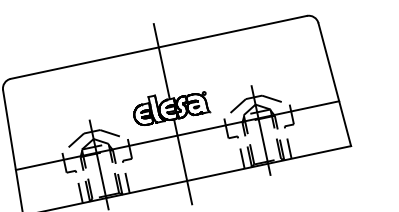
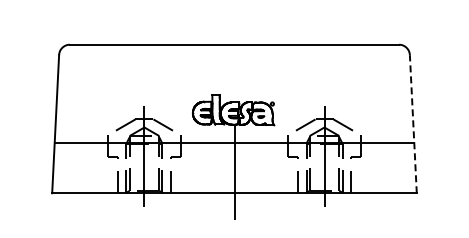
line: (161, 60) -> (234, 59), removed
line: (334, 84) -> (413, 123), solid -> dashed

